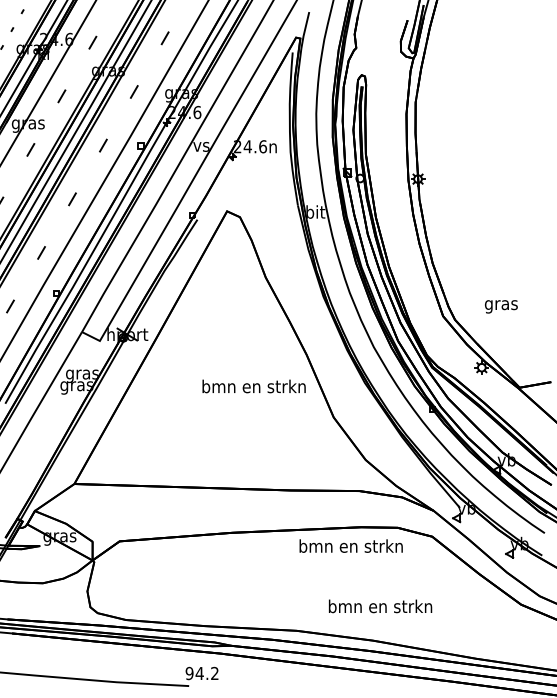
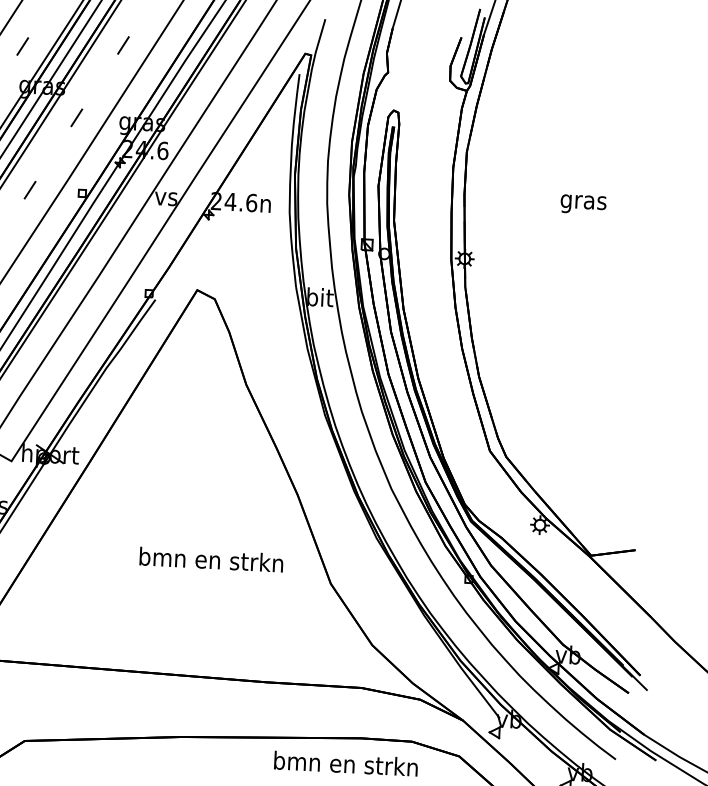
text: (501, 306) -> (583, 204), moved
text: (253, 386) -> (210, 559), moved

